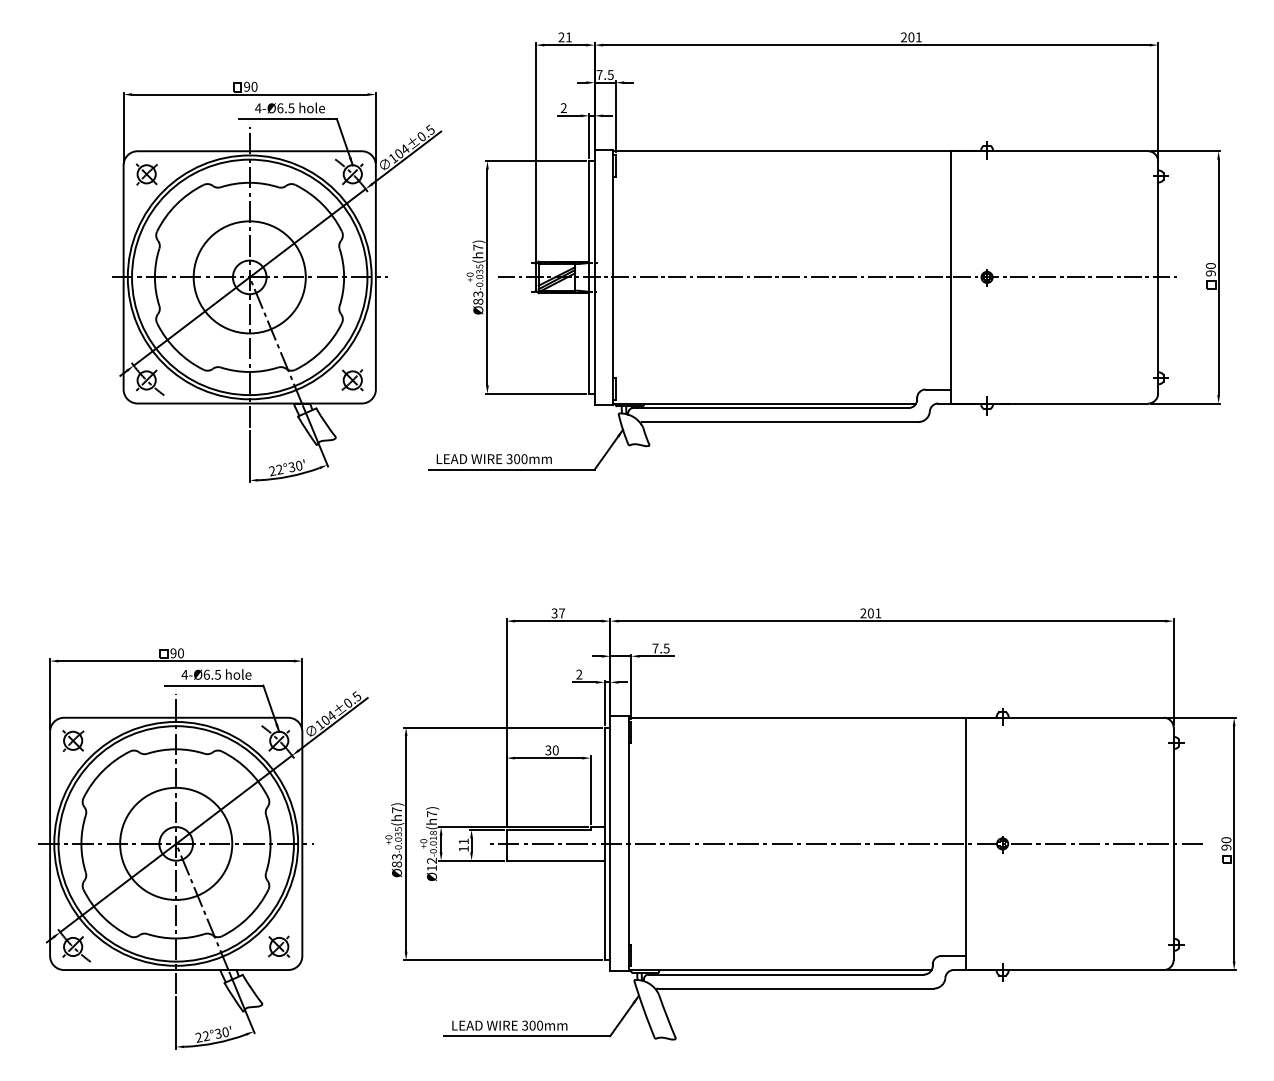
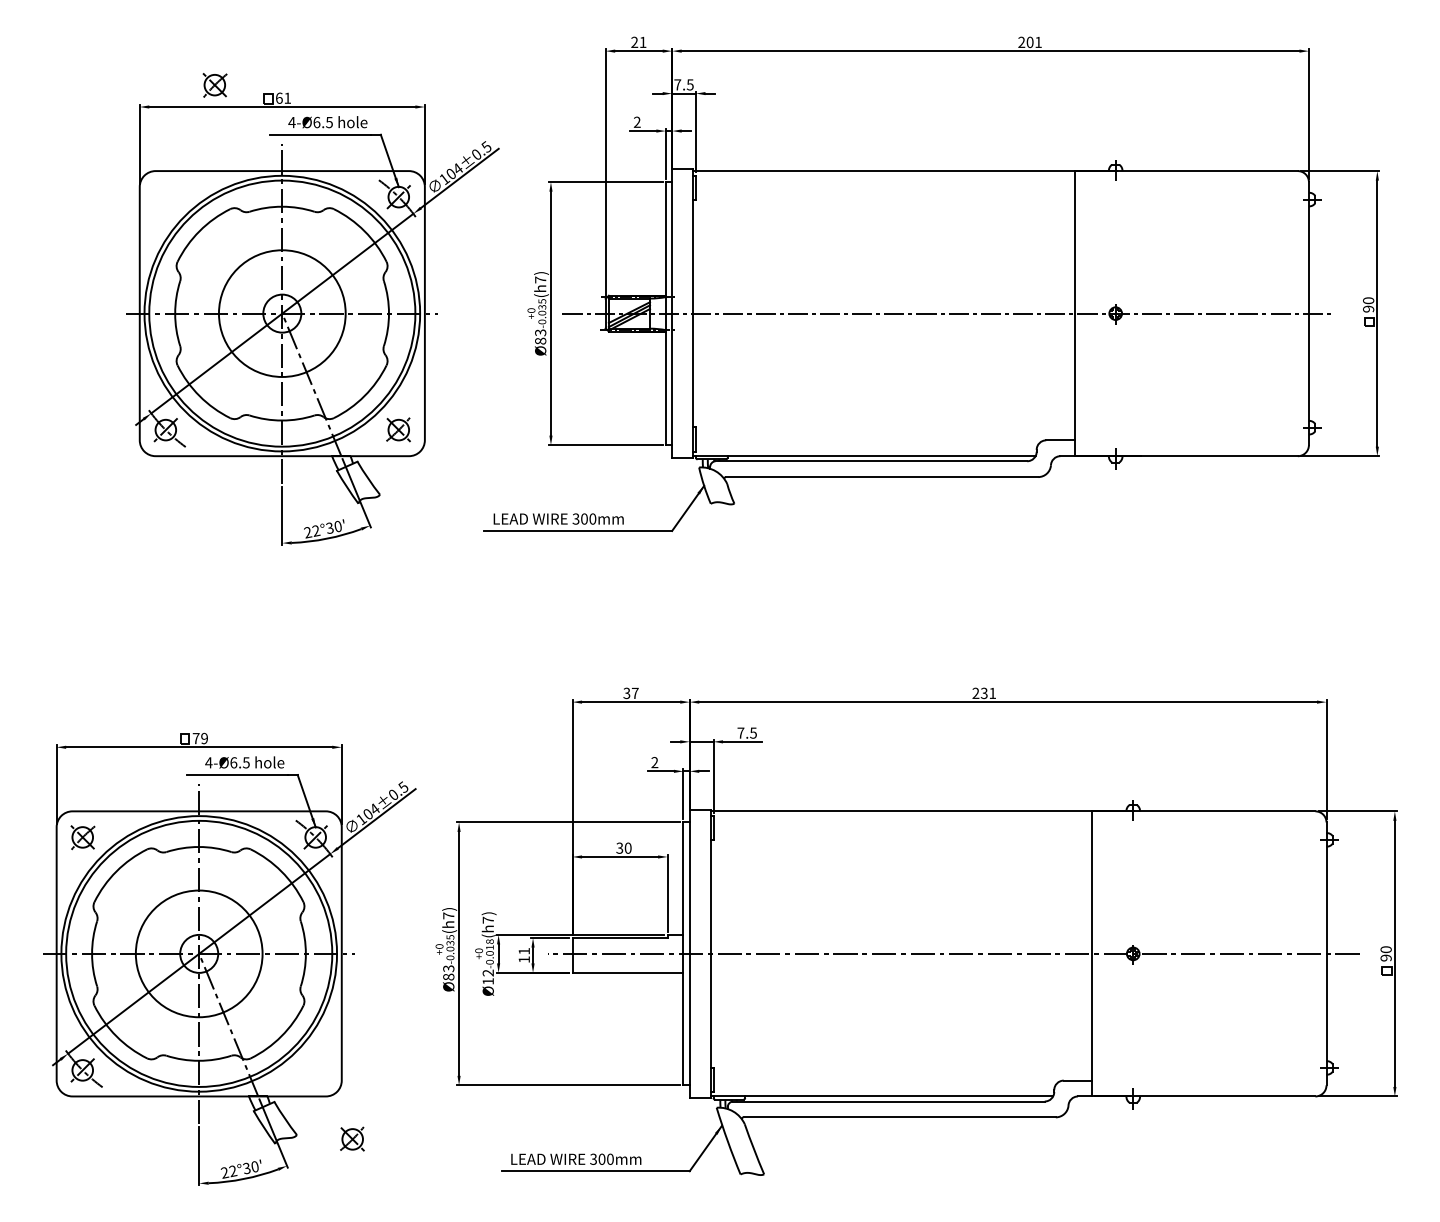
text: (250, 86) -> (283, 97), 90 -> 61
part: (146, 174) -> (214, 85), moved
text: (870, 612) -> (983, 692), 201 -> 231
text: (176, 653) -> (199, 738), 90 -> 79
part: (279, 946) -> (352, 1138), moved

